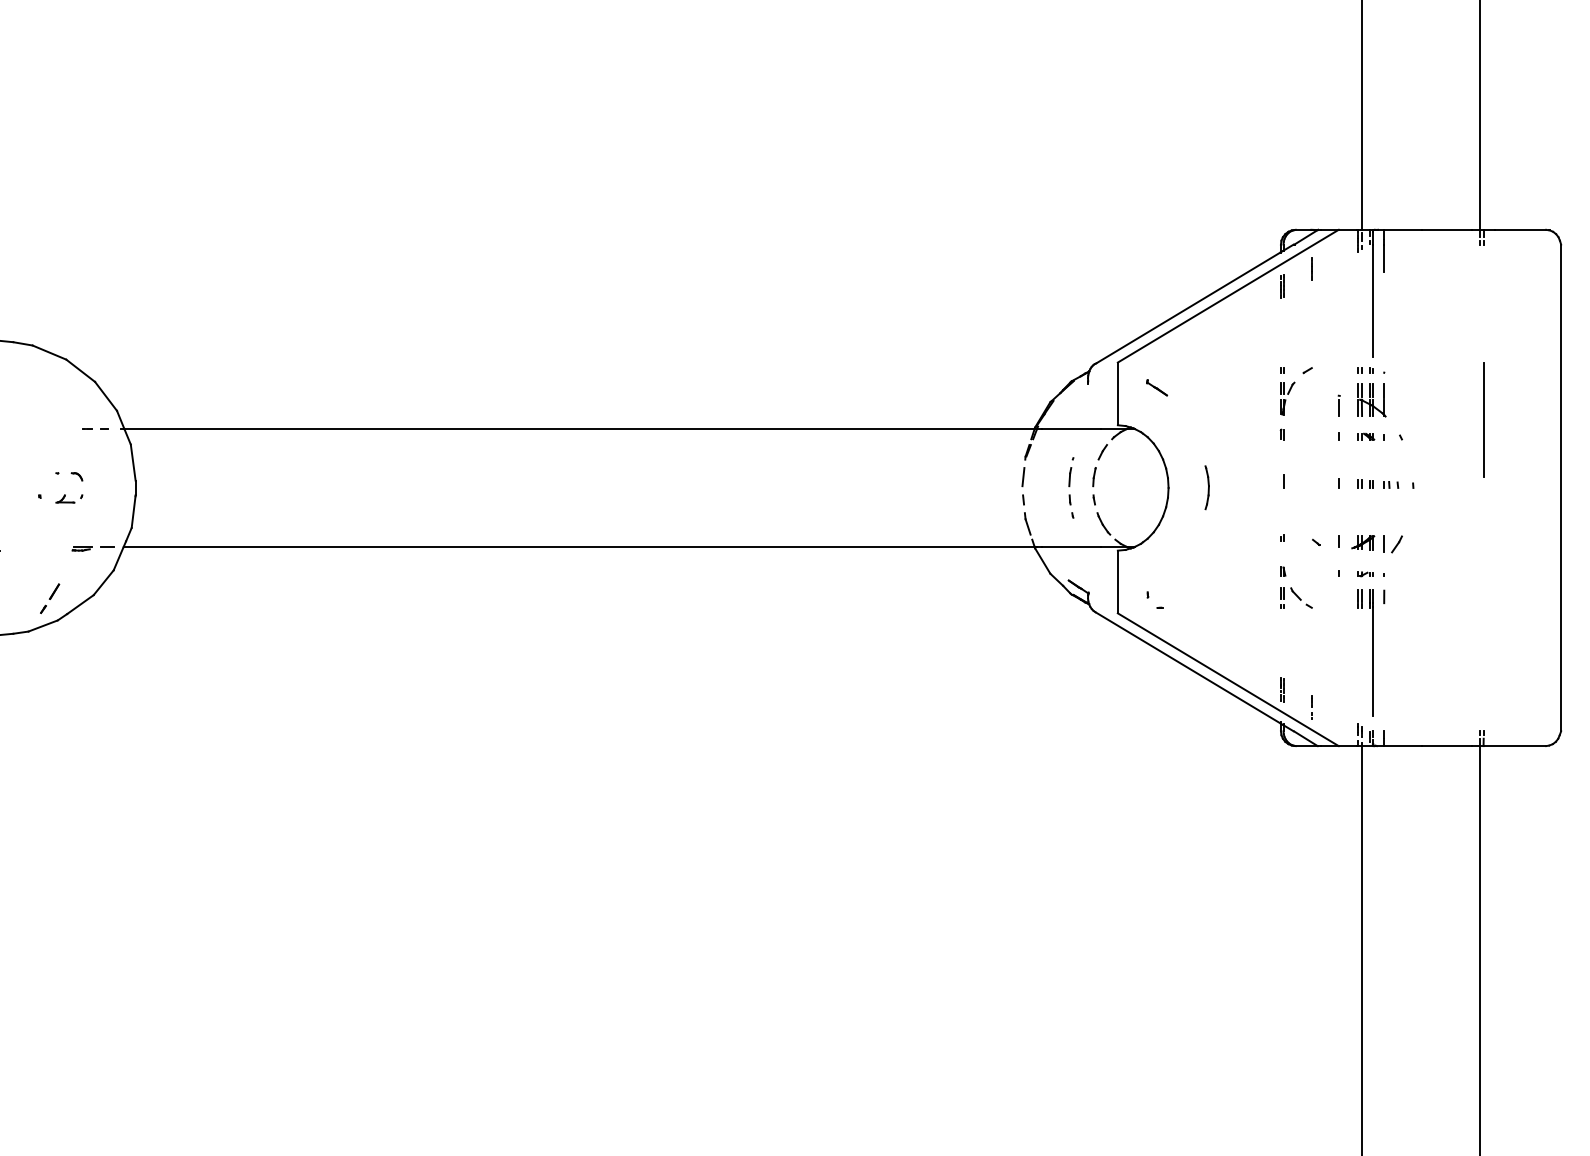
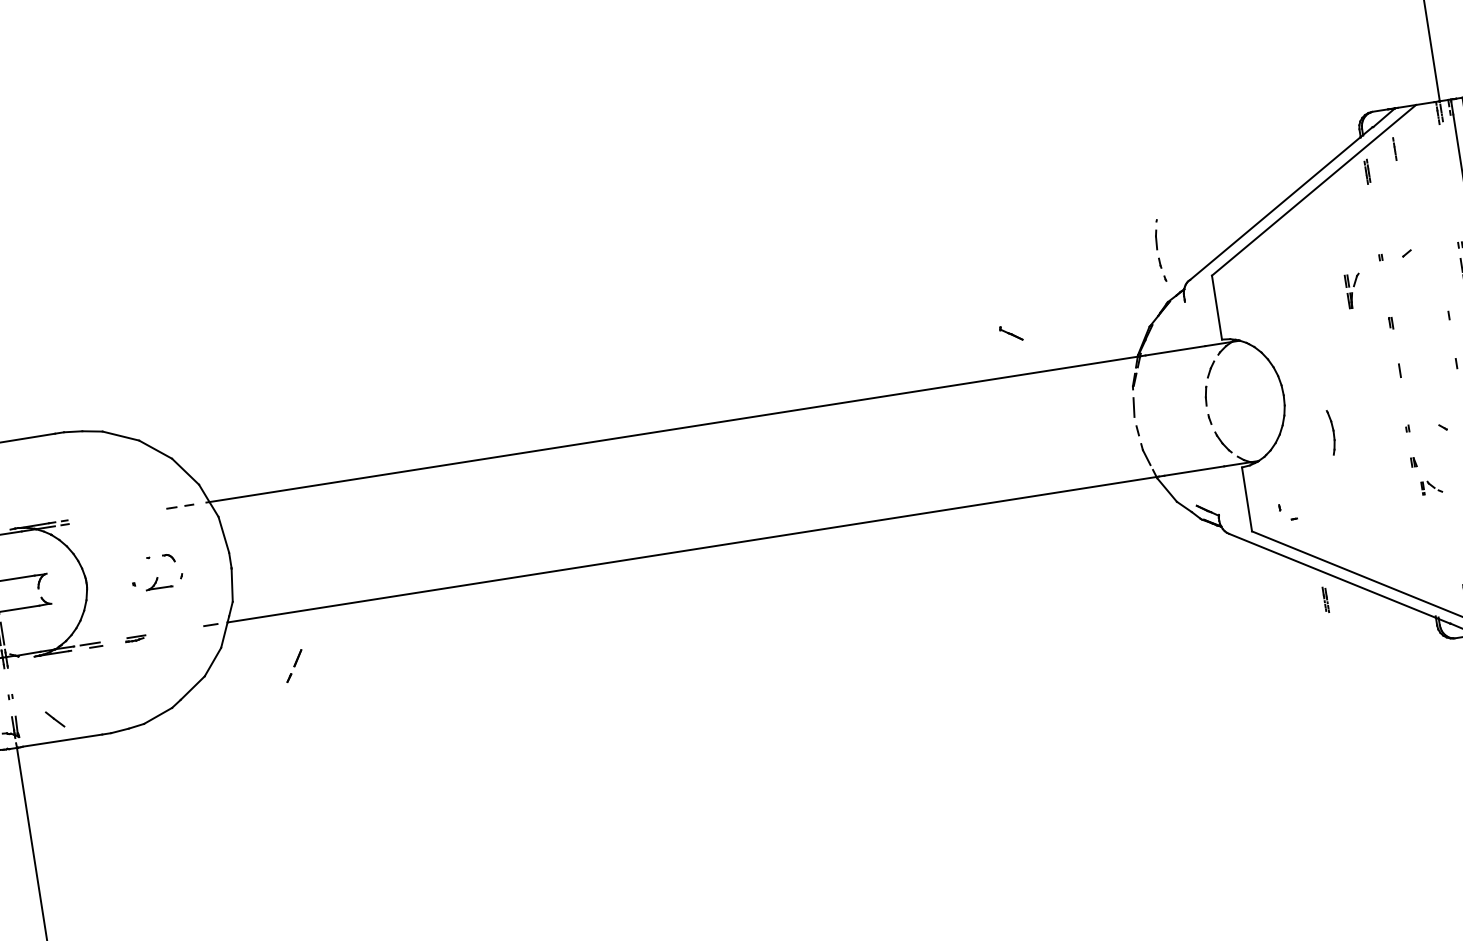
part: (1157, 387) -> (1011, 333), moved
part: (1287, 398) -> (1354, 290), moved
part: (1338, 405) -> (1443, 284), removed
part: (1071, 487) -> (1159, 250), moved
part: (1206, 487) -> (1331, 432), moved
part: (69, 498) -> (164, 581), size x1.4
part: (81, 548) -> (134, 638), moved
part: (1296, 597) -> (1431, 486), size x0.6
line: (50, 598) -> (294, 665), moved
line: (1283, 689) -> (1327, 599), moved

